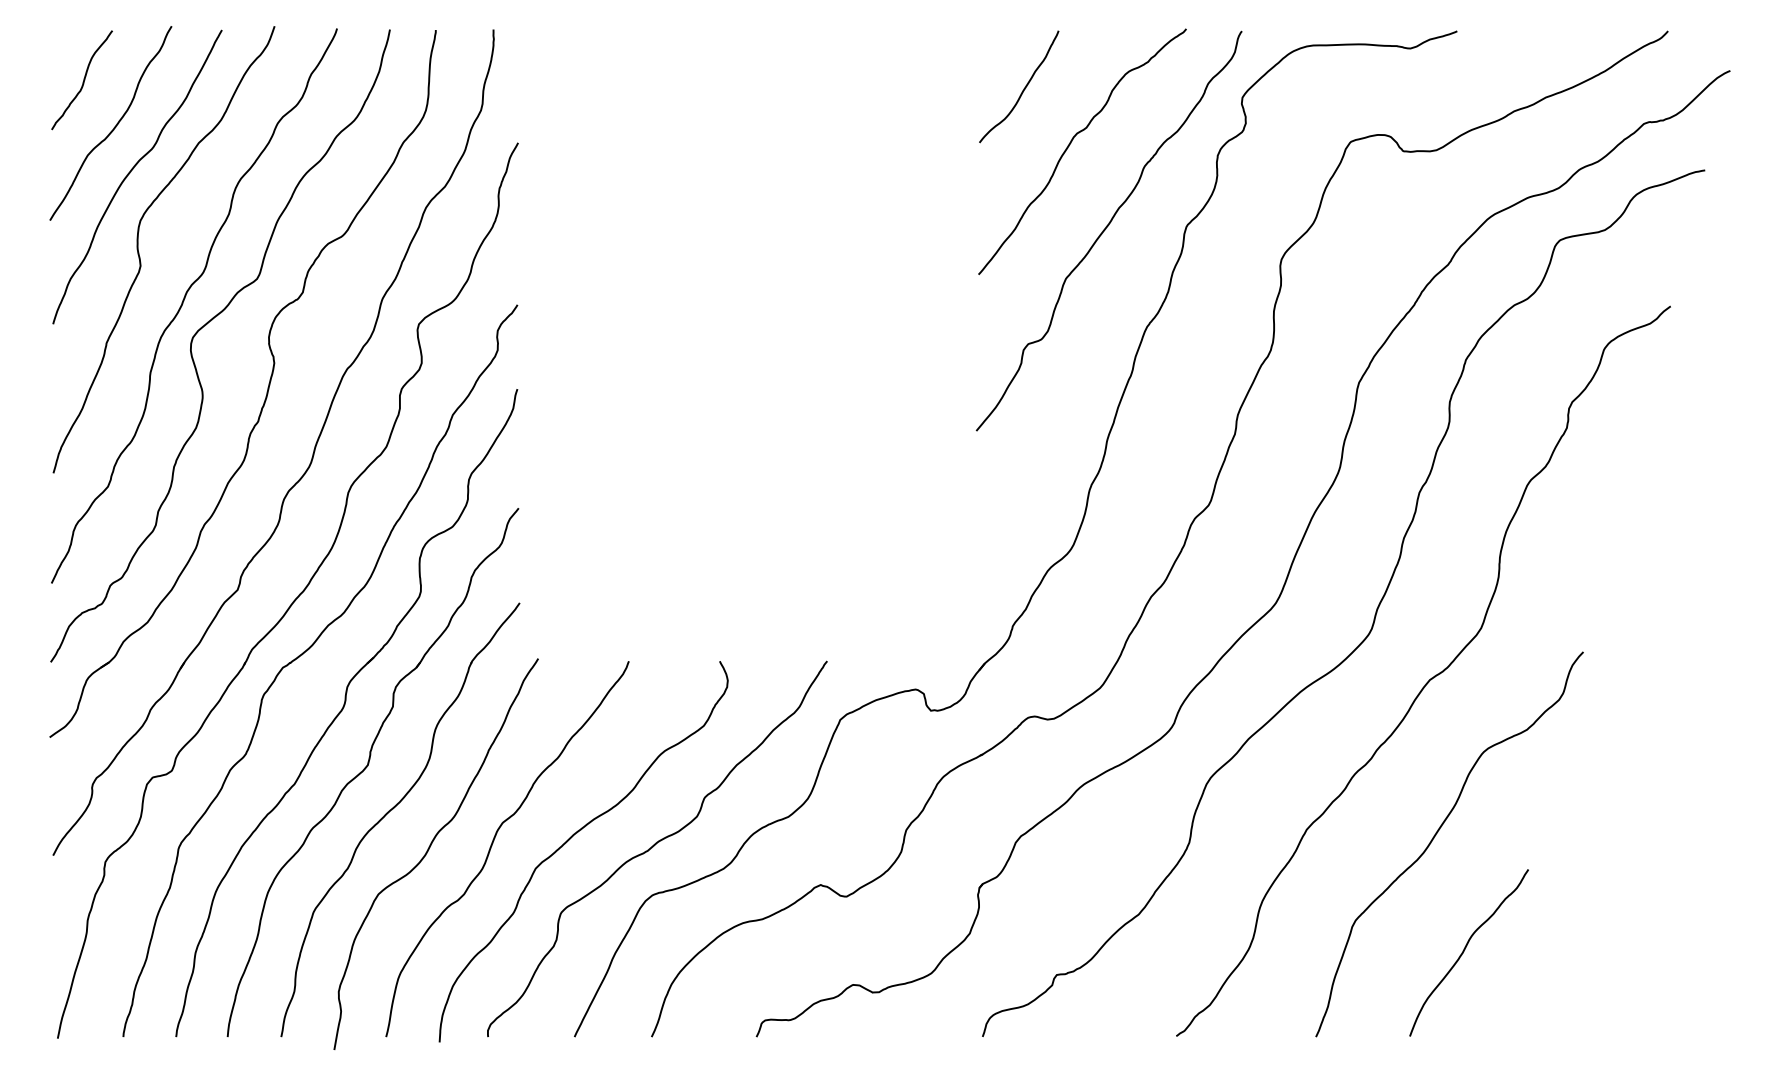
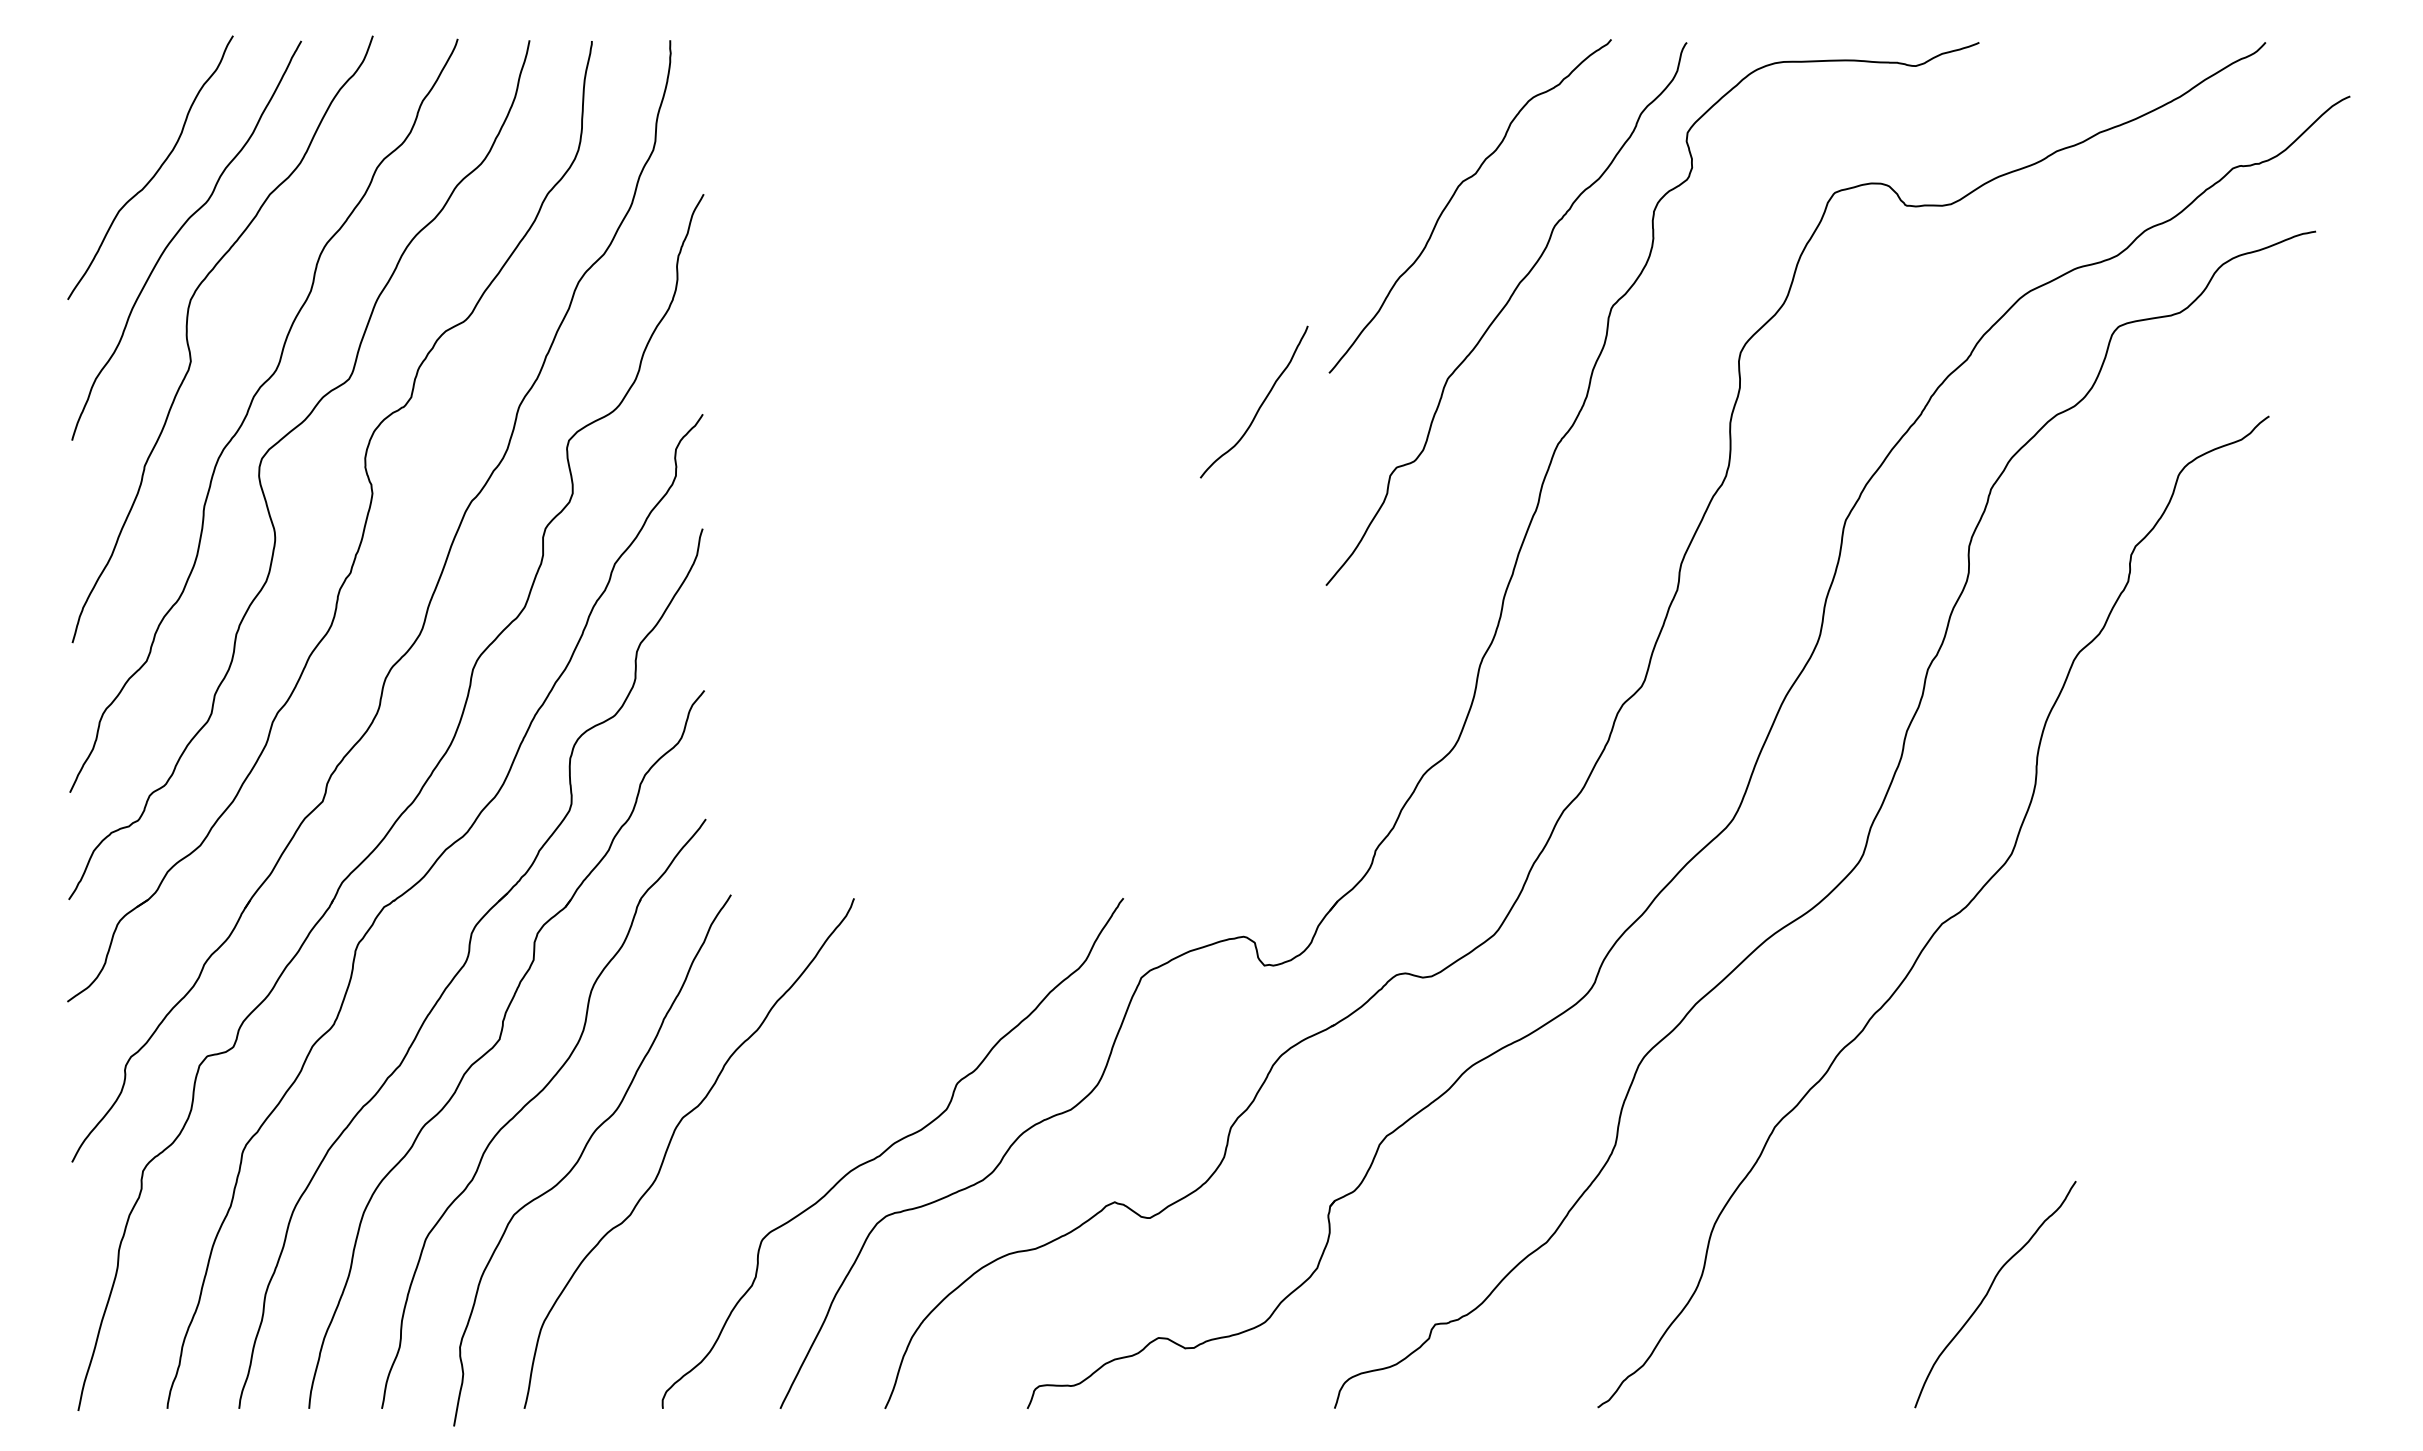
curve: (83, 79) -> (113, 108), removed
curve: (1023, 88) -> (1260, 404), moved
curve: (1436, 834) -> (1951, 1133), removed
curve: (571, 838) -> (775, 1139), removed

